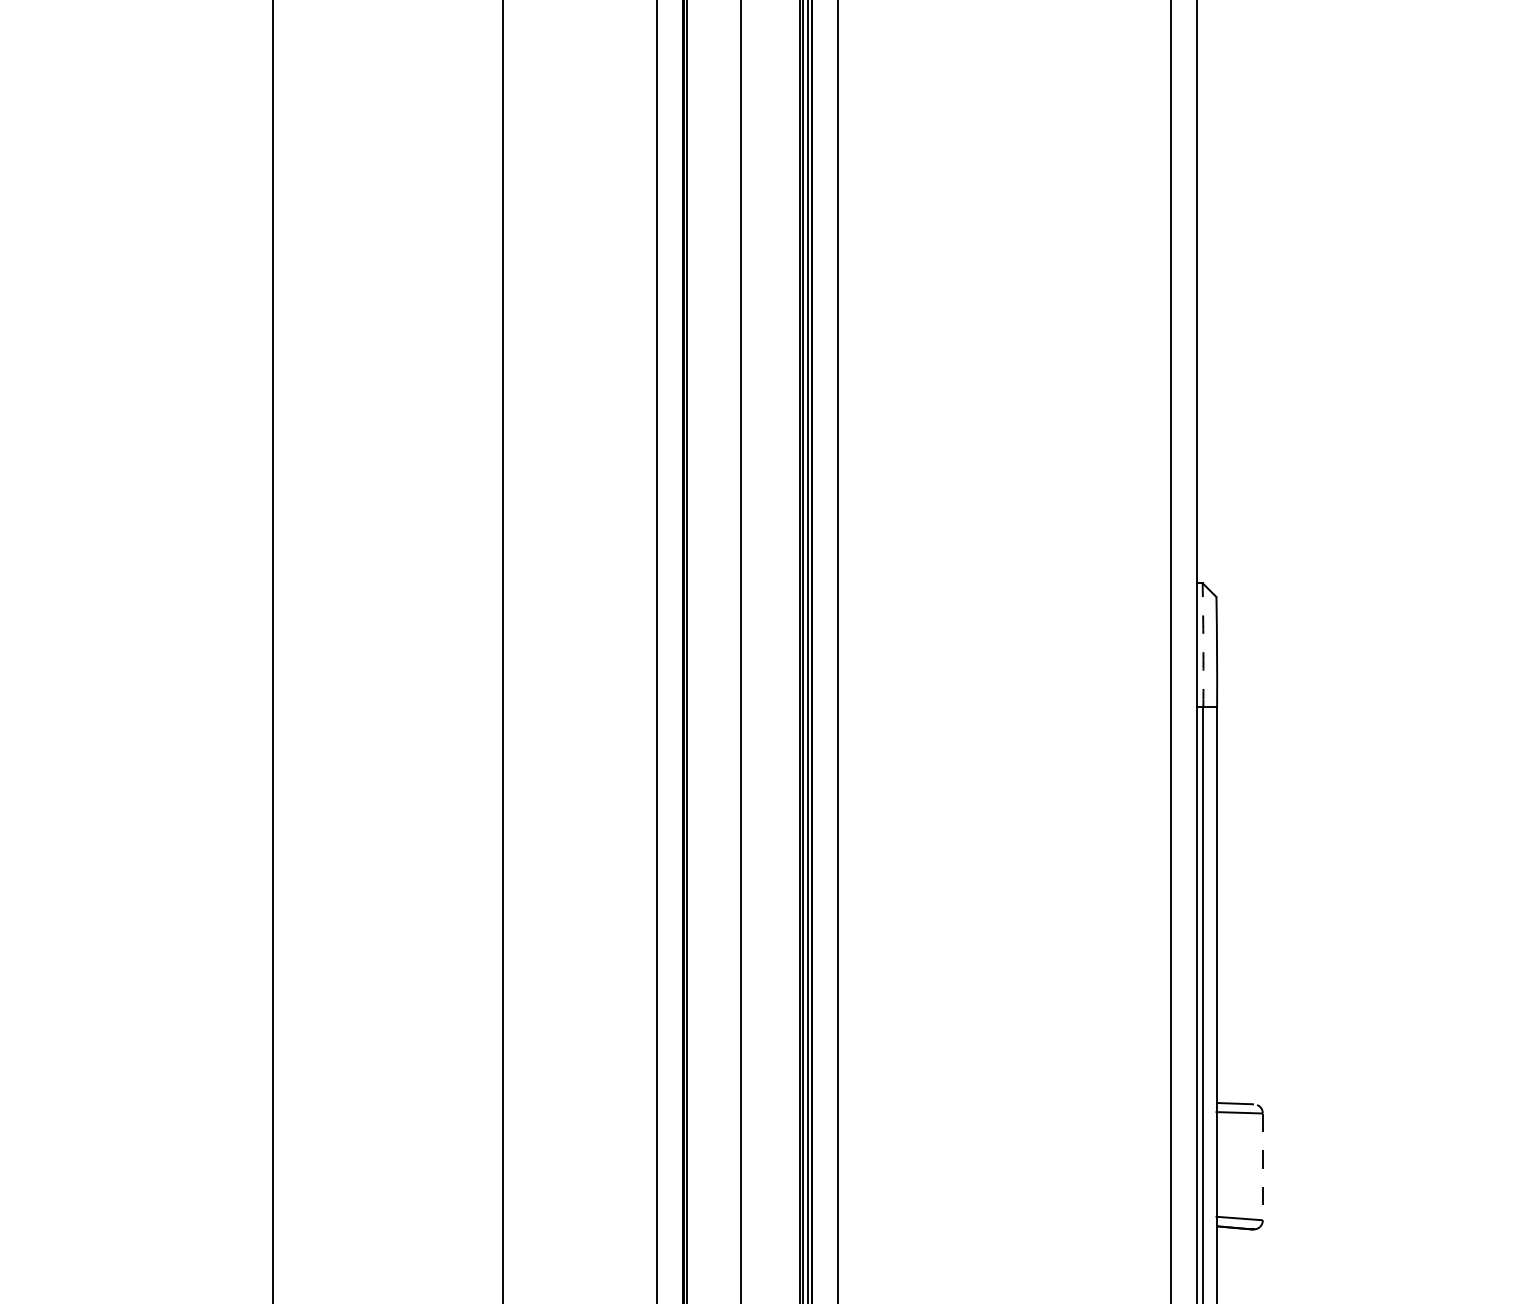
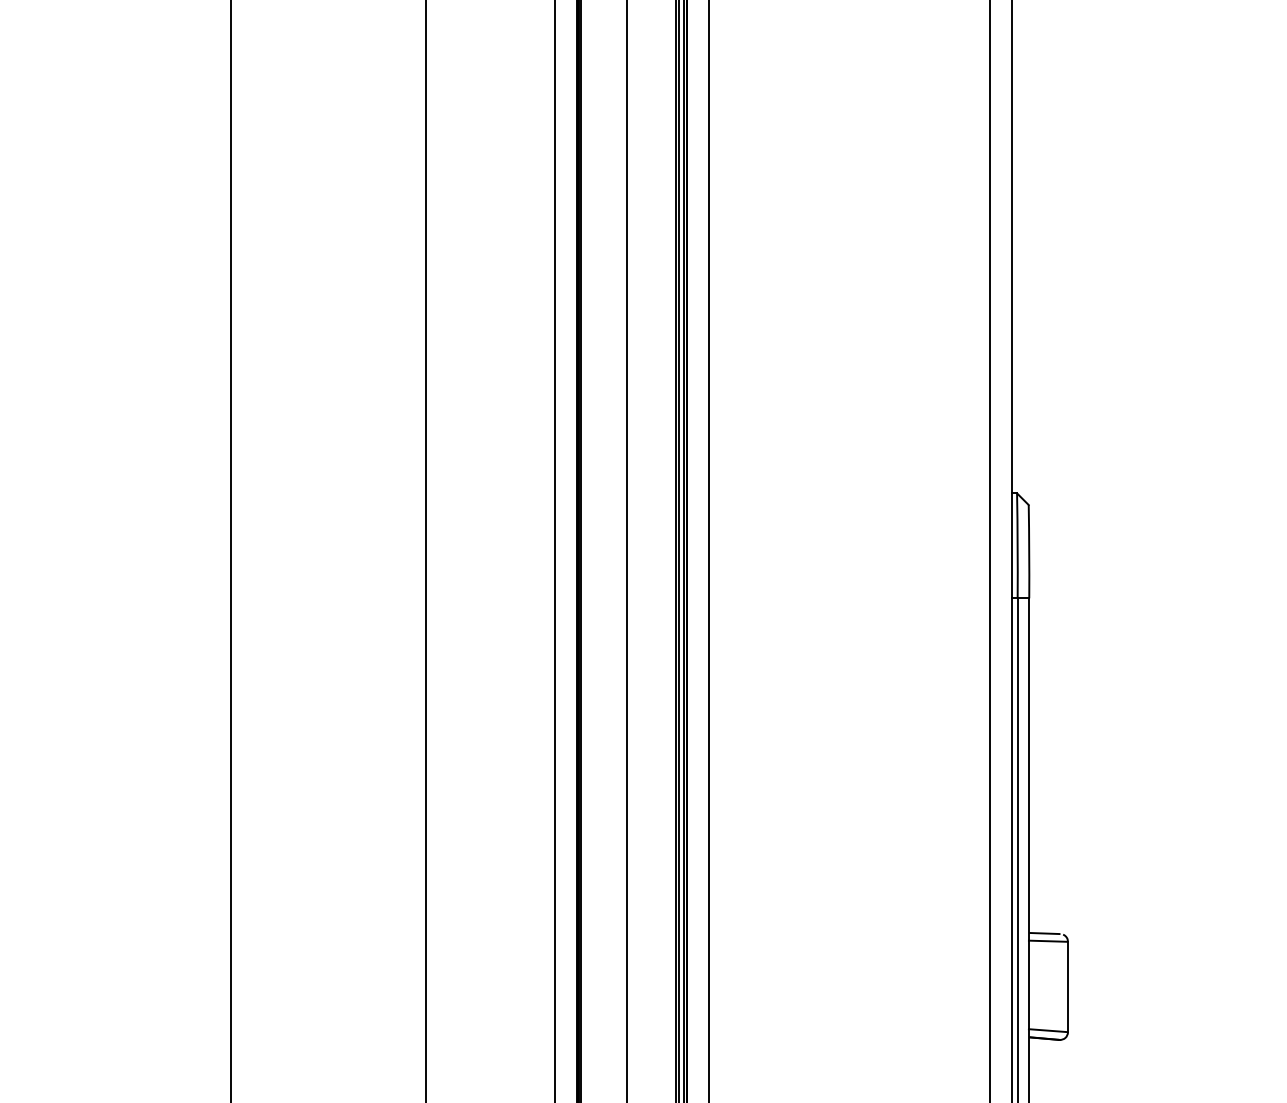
arc: (1203, 645) -> (1017, 546), dashed -> solid
line: (1262, 1167) -> (1067, 987), dashed -> solid

